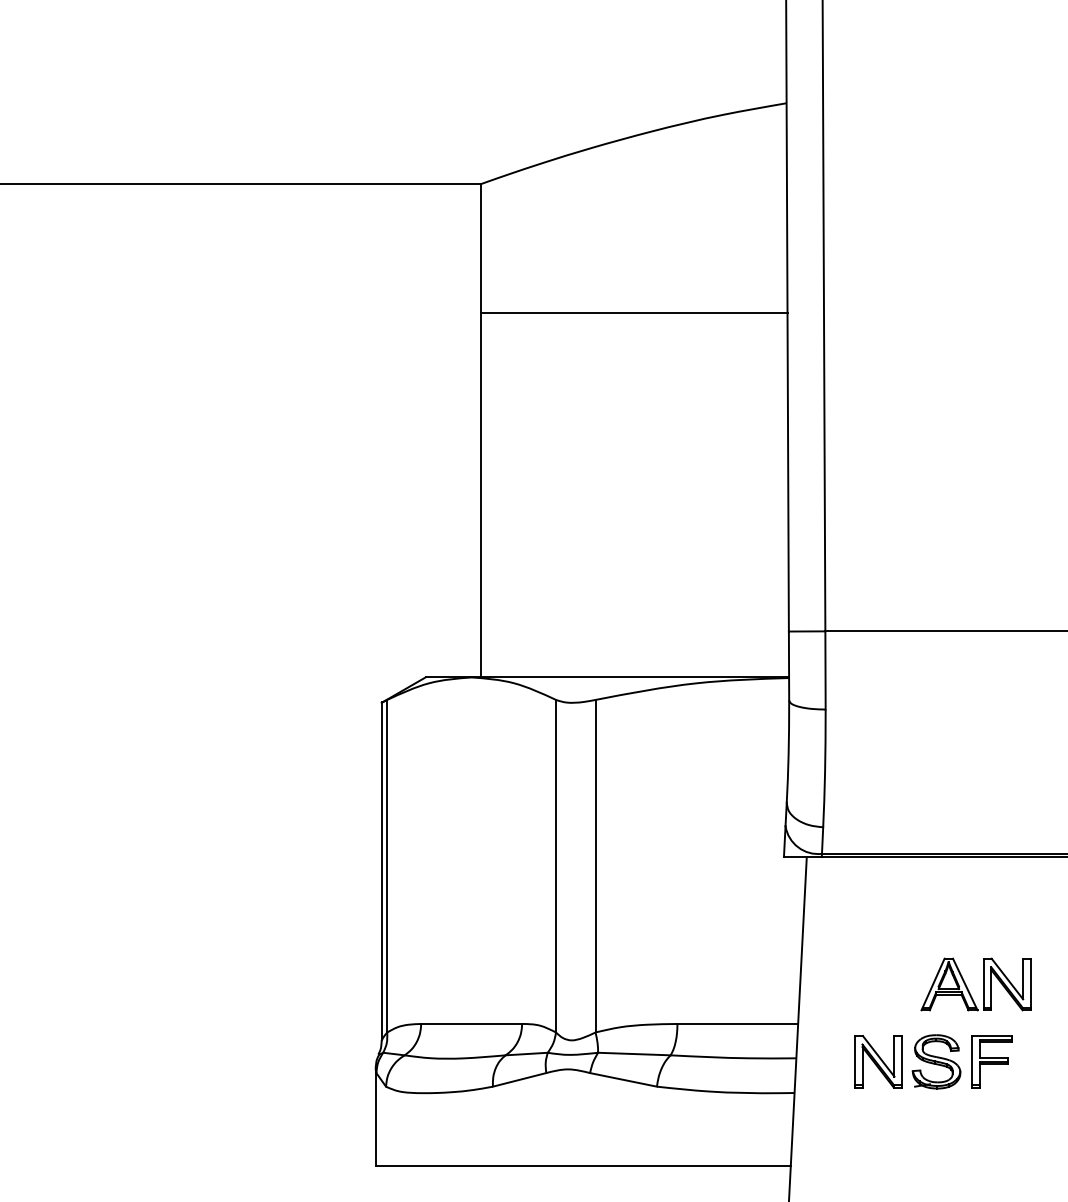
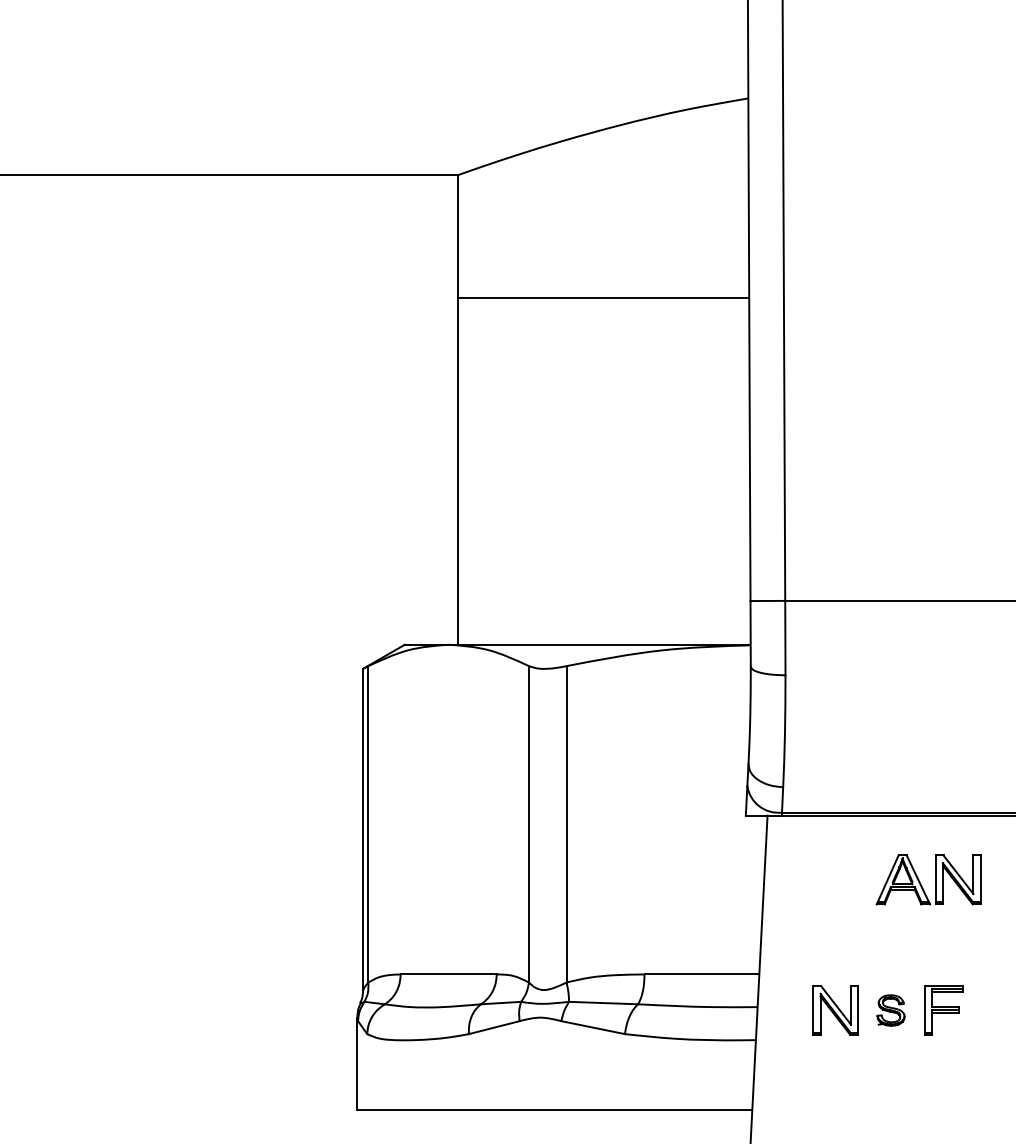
part: (983, 984) -> (935, 879), moved
part: (936, 1061) -> (890, 1010), size x0.6

